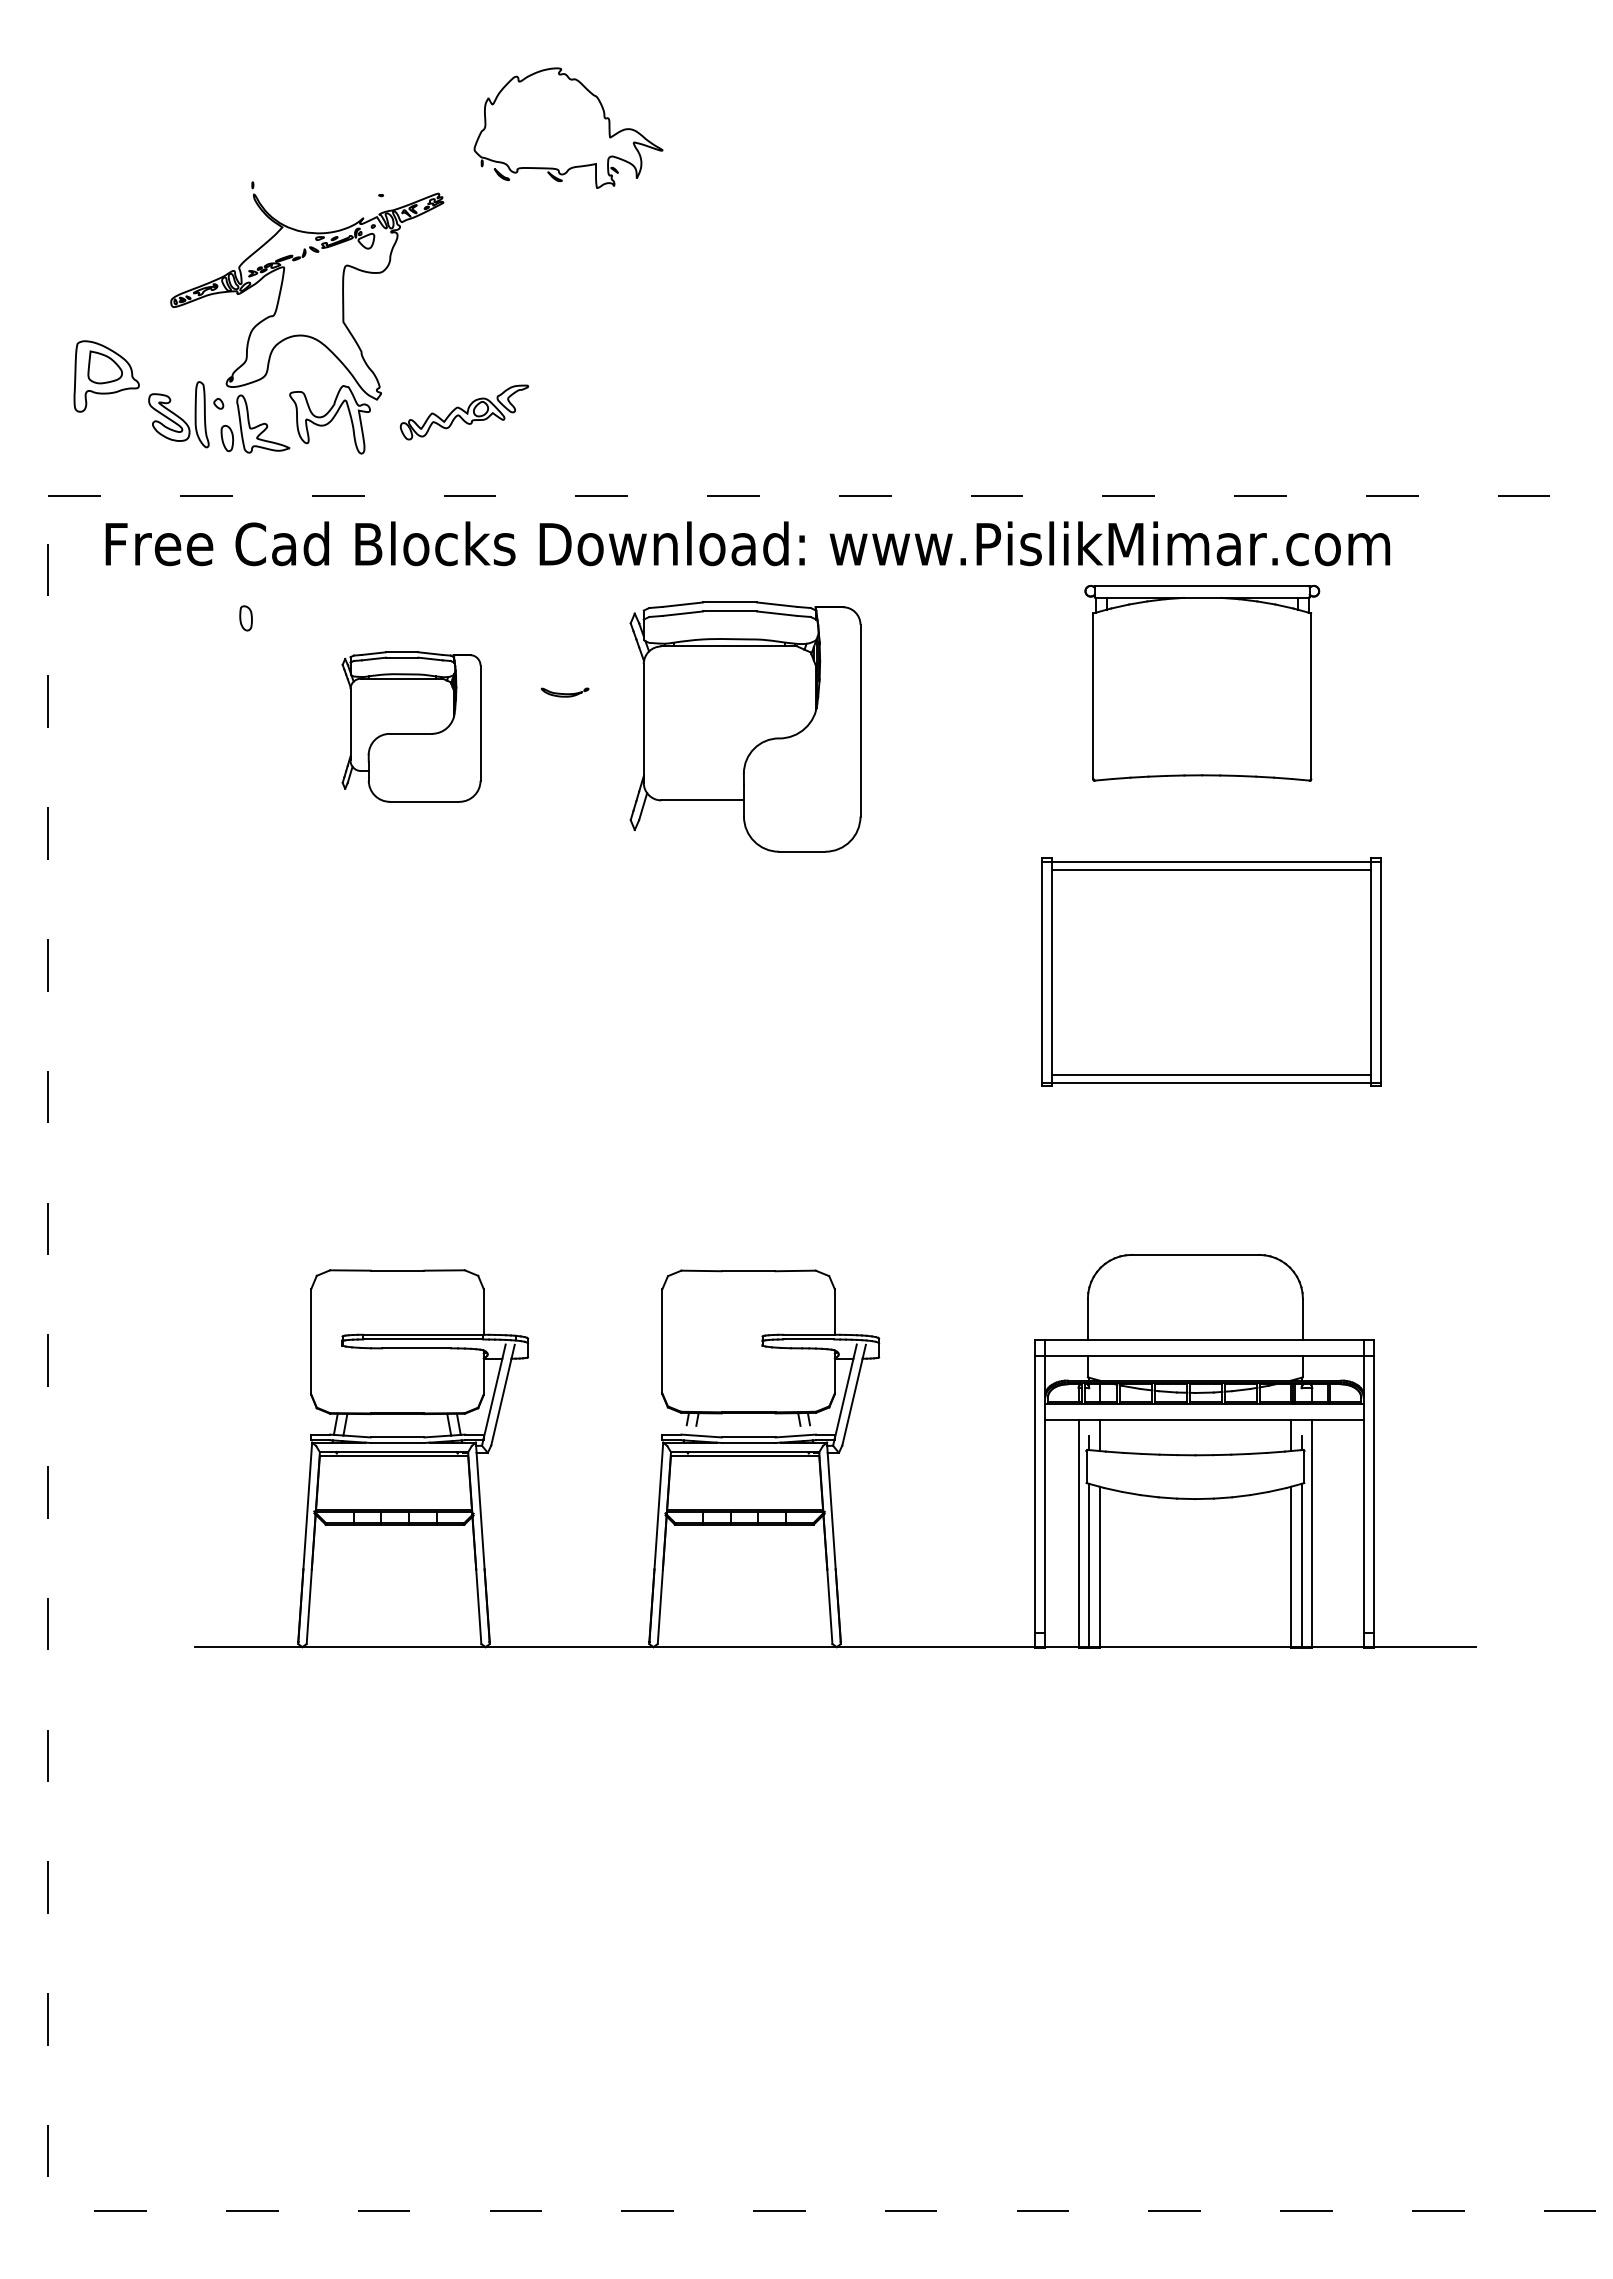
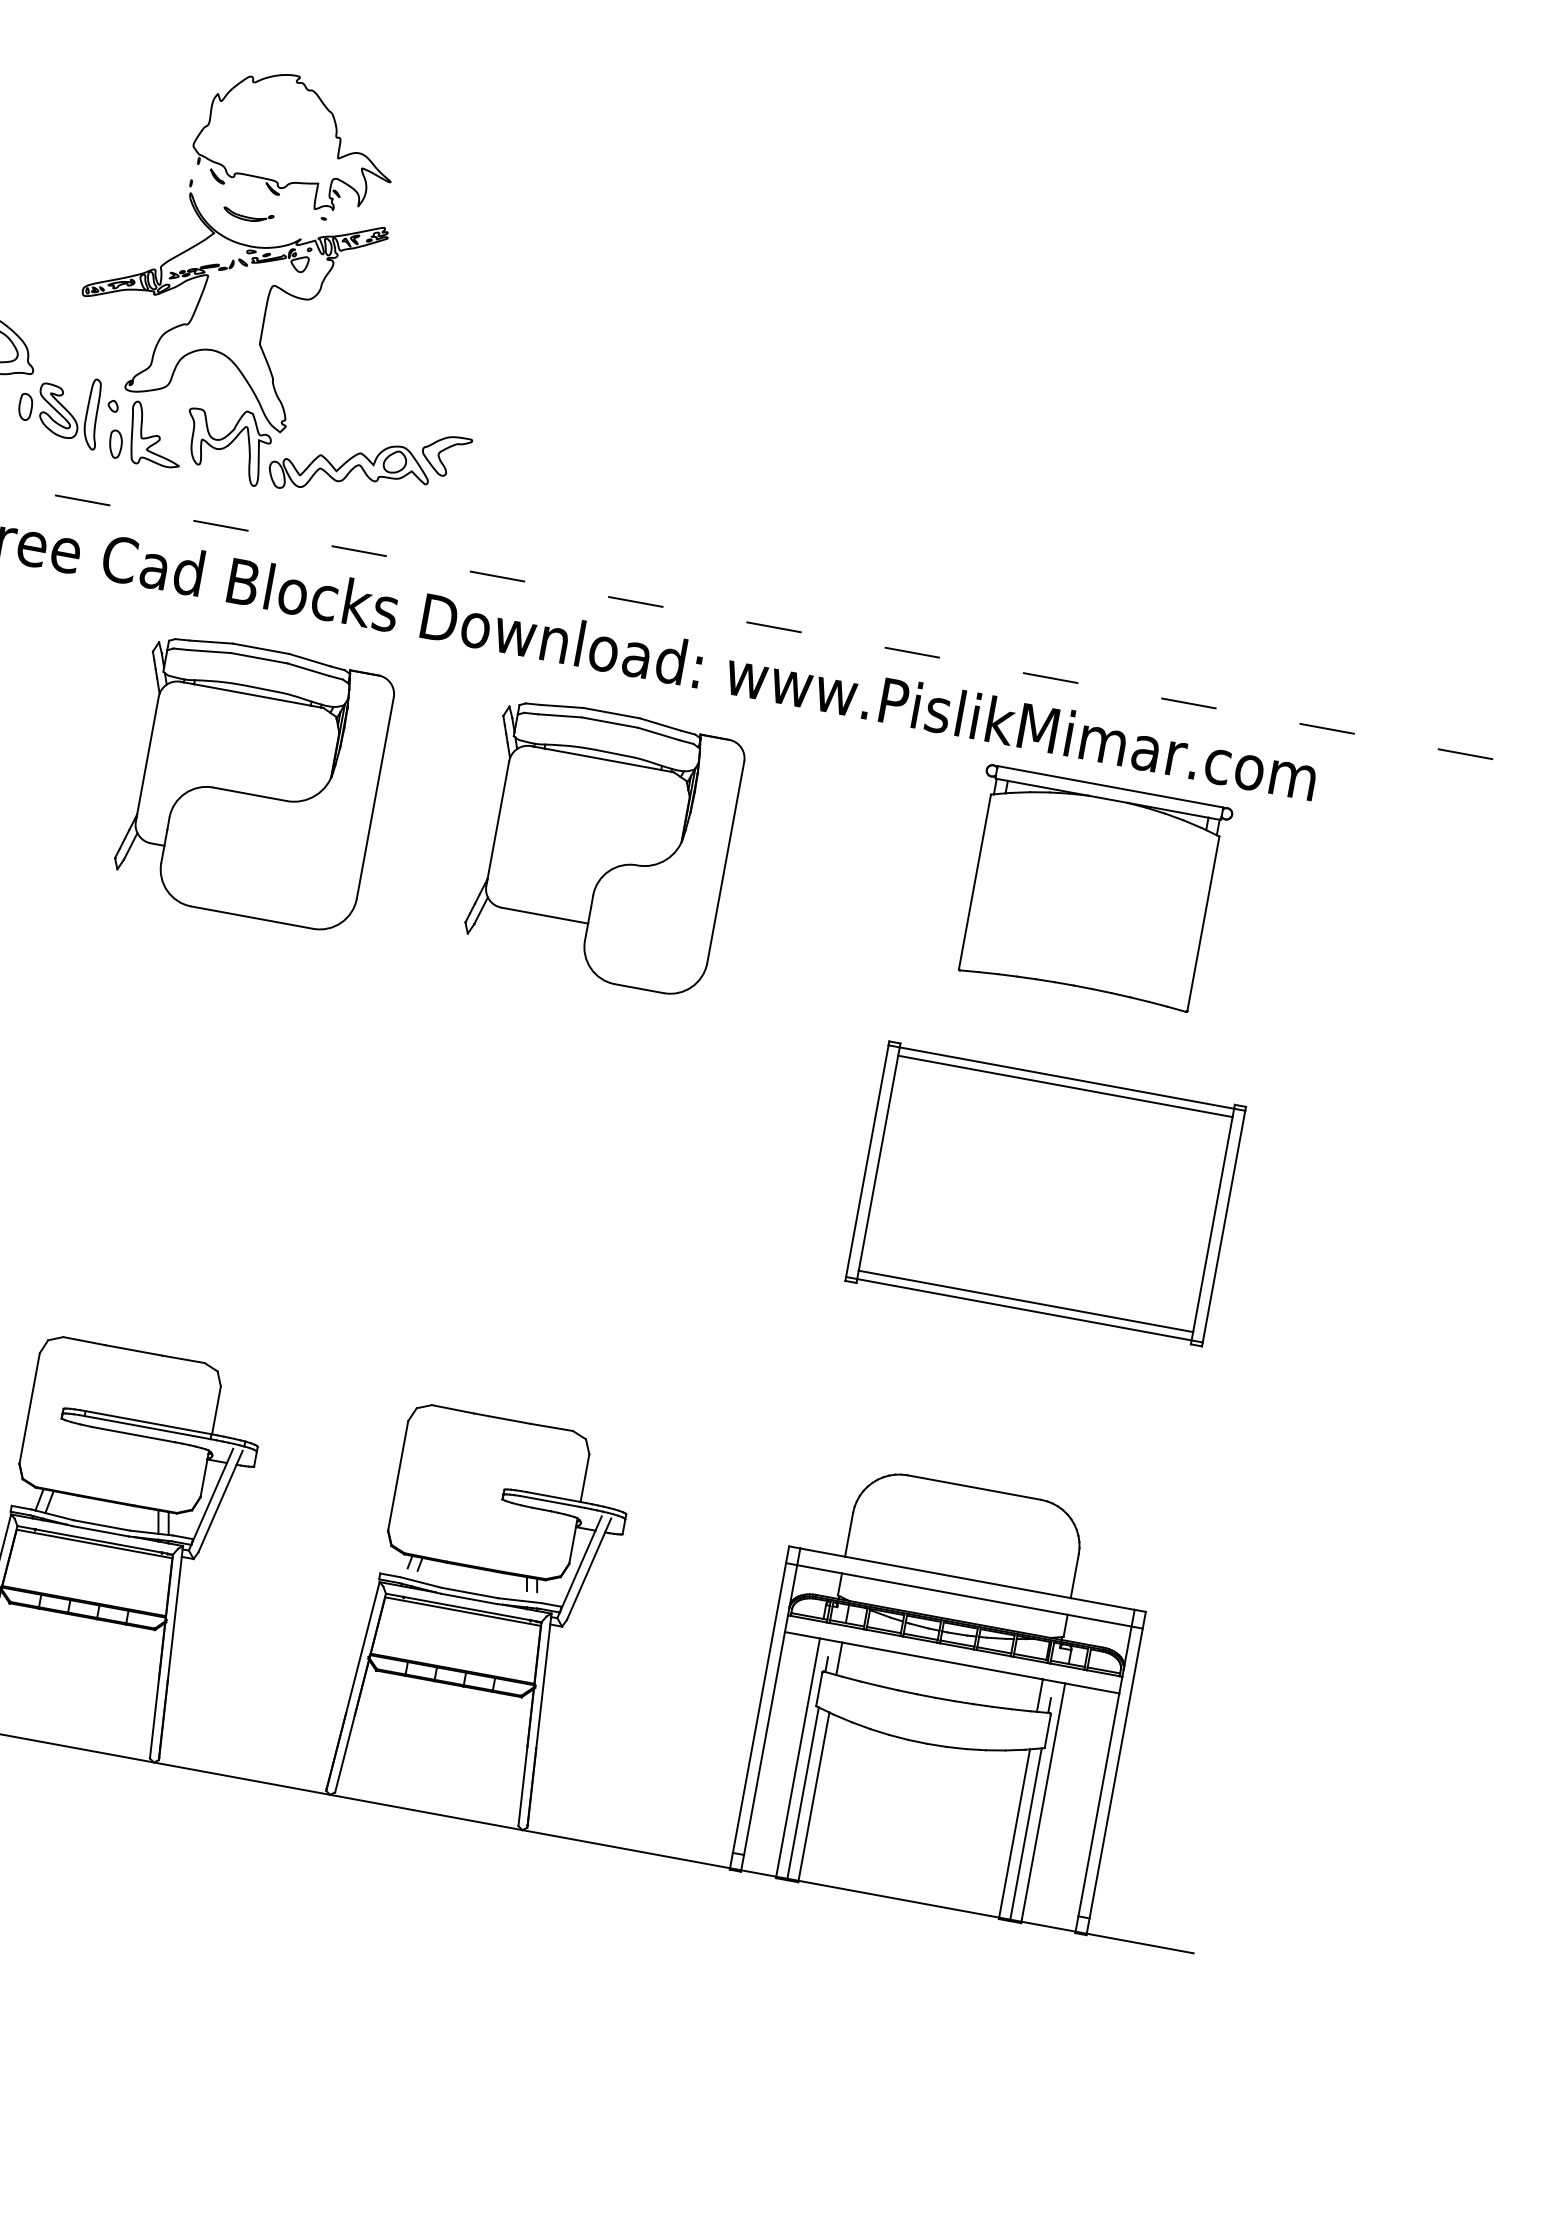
part: (568, 127) -> (296, 139), moved
part: (464, 412) -> (369, 462), size x1.43
part: (245, 618) -> (24, 406), moved
part: (564, 692) -> (247, 215), moved
part: (411, 726) -> (253, 781), size x1.67

